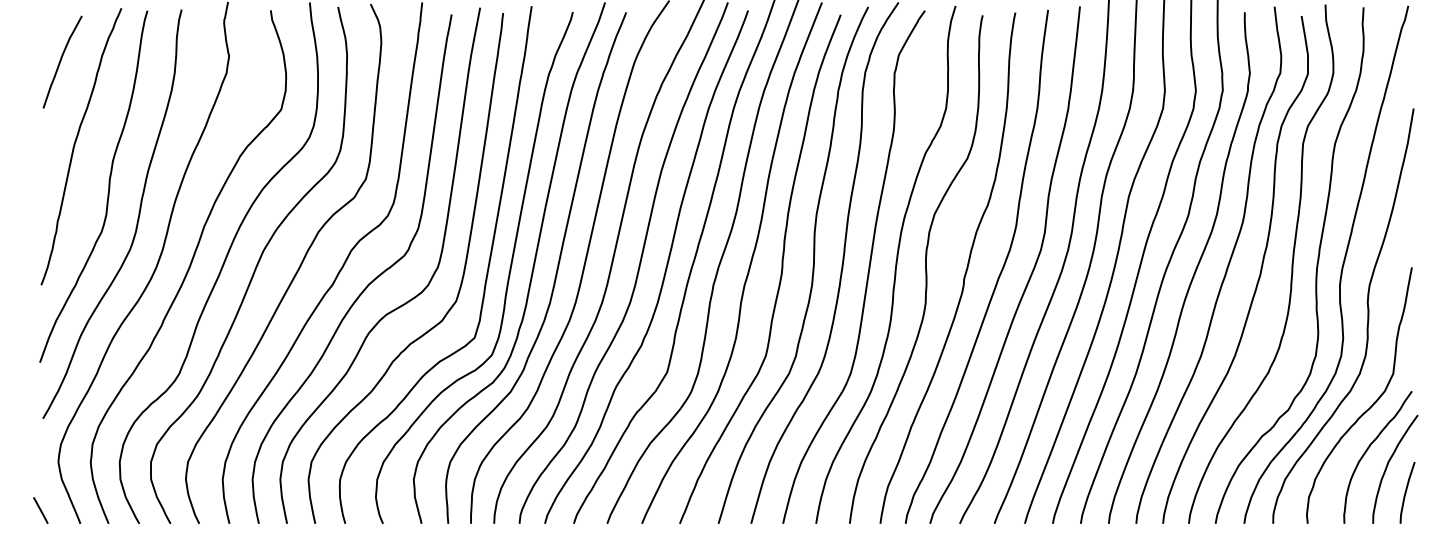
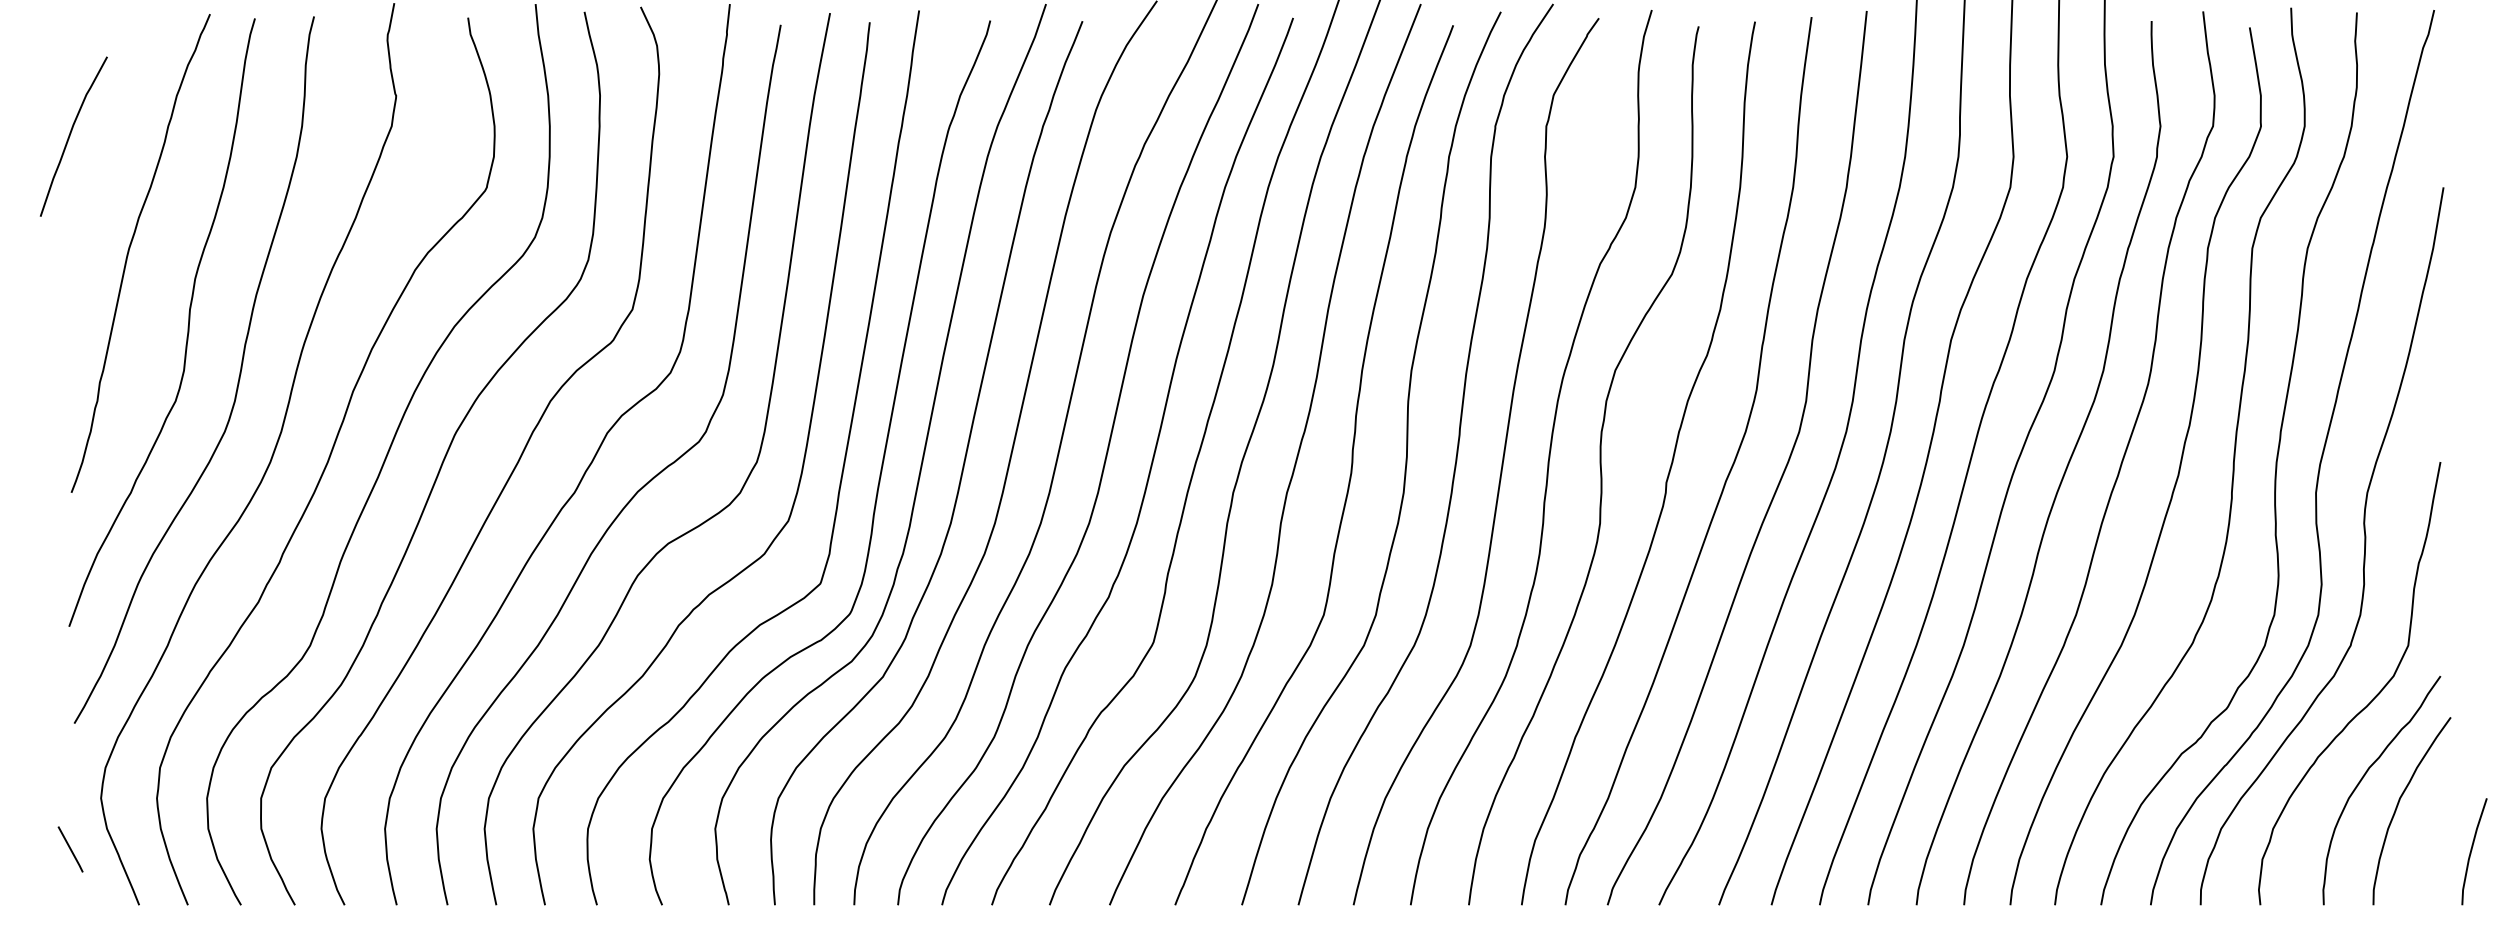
curve: (61, 61) -> (71, 135), moved
line: (1406, 492) -> (2472, 851), moved
line: (40, 510) -> (70, 849), moved

